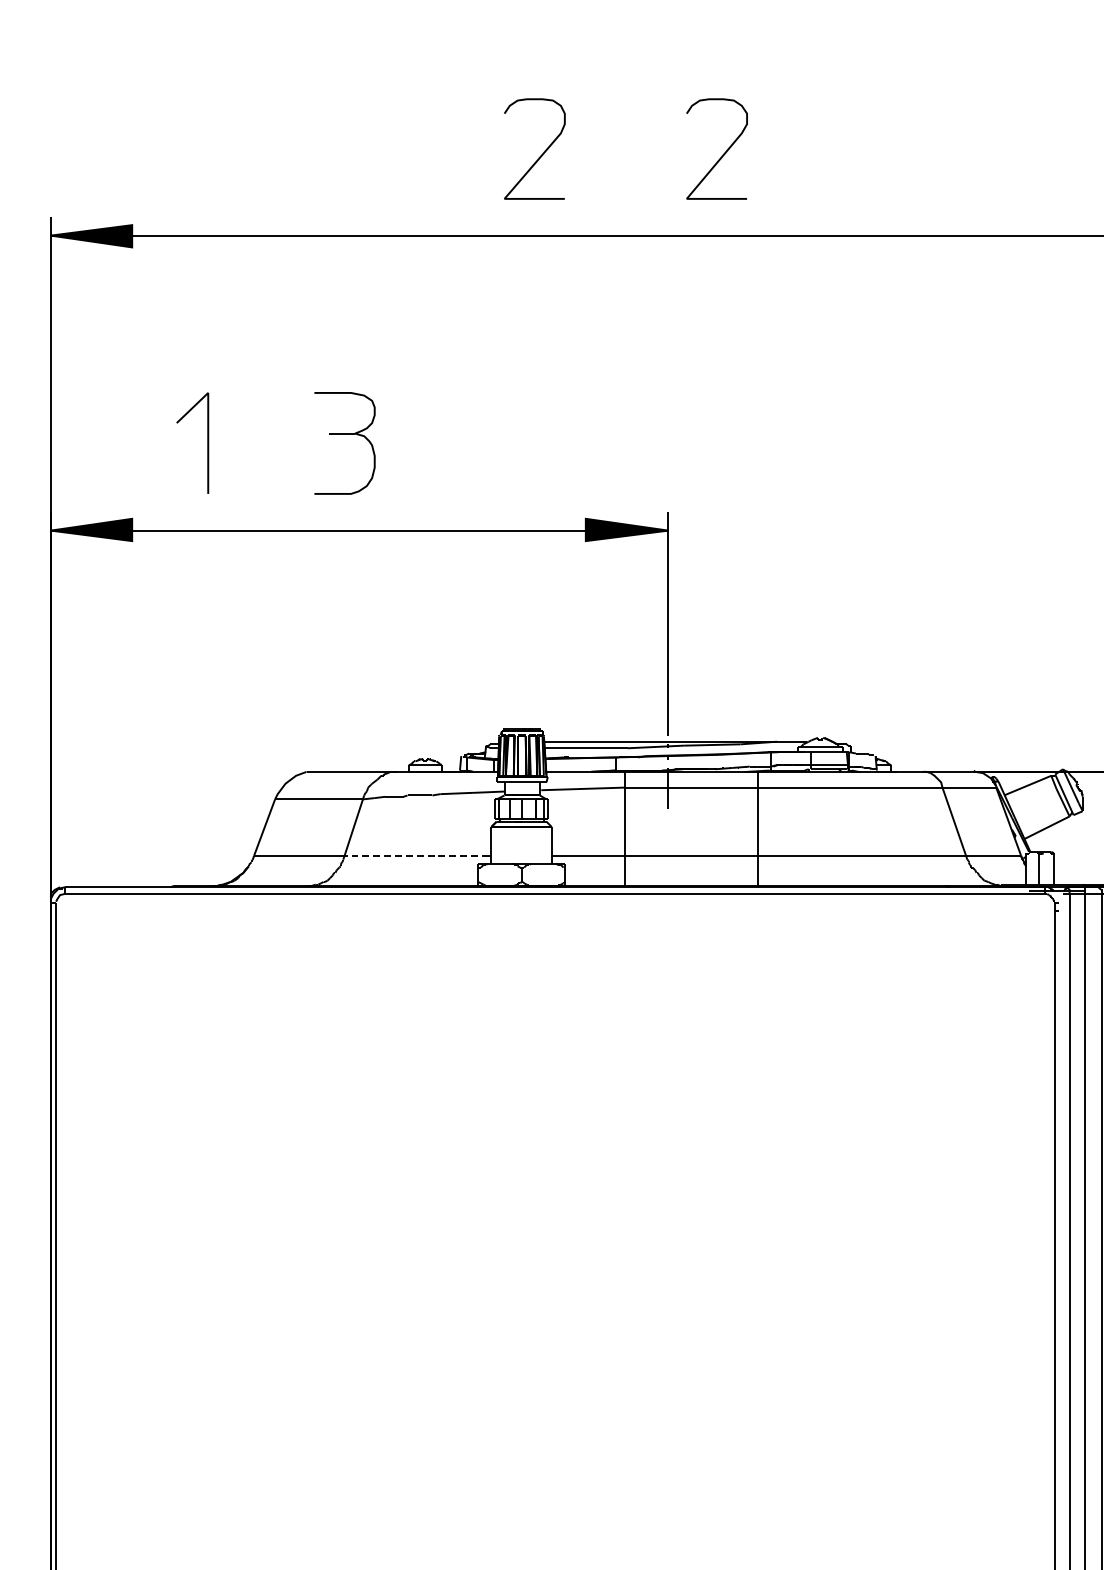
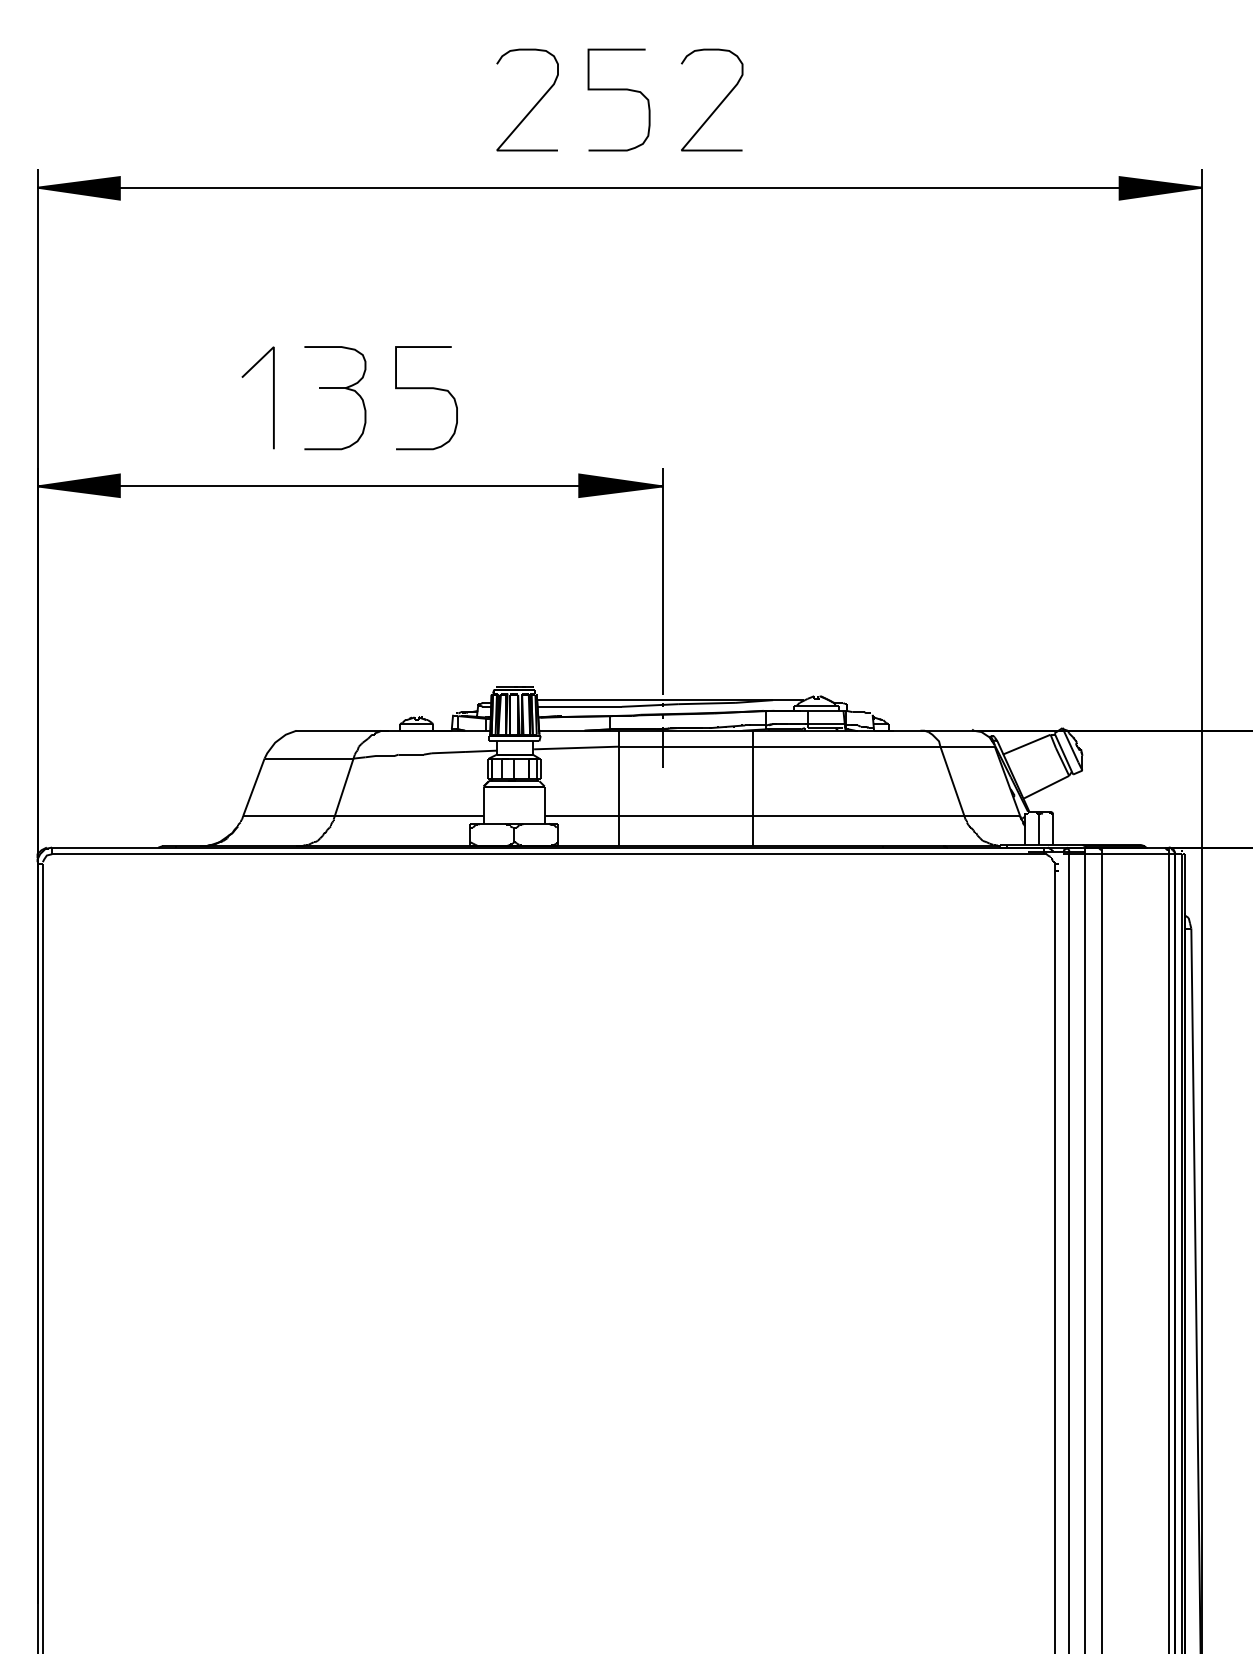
curve: (624, 139) -> (618, 90), added
curve: (434, 434) -> (426, 389), added
line: (207, 442) -> (273, 397), moved
line: (416, 855) -> (407, 815), dashed -> solid

